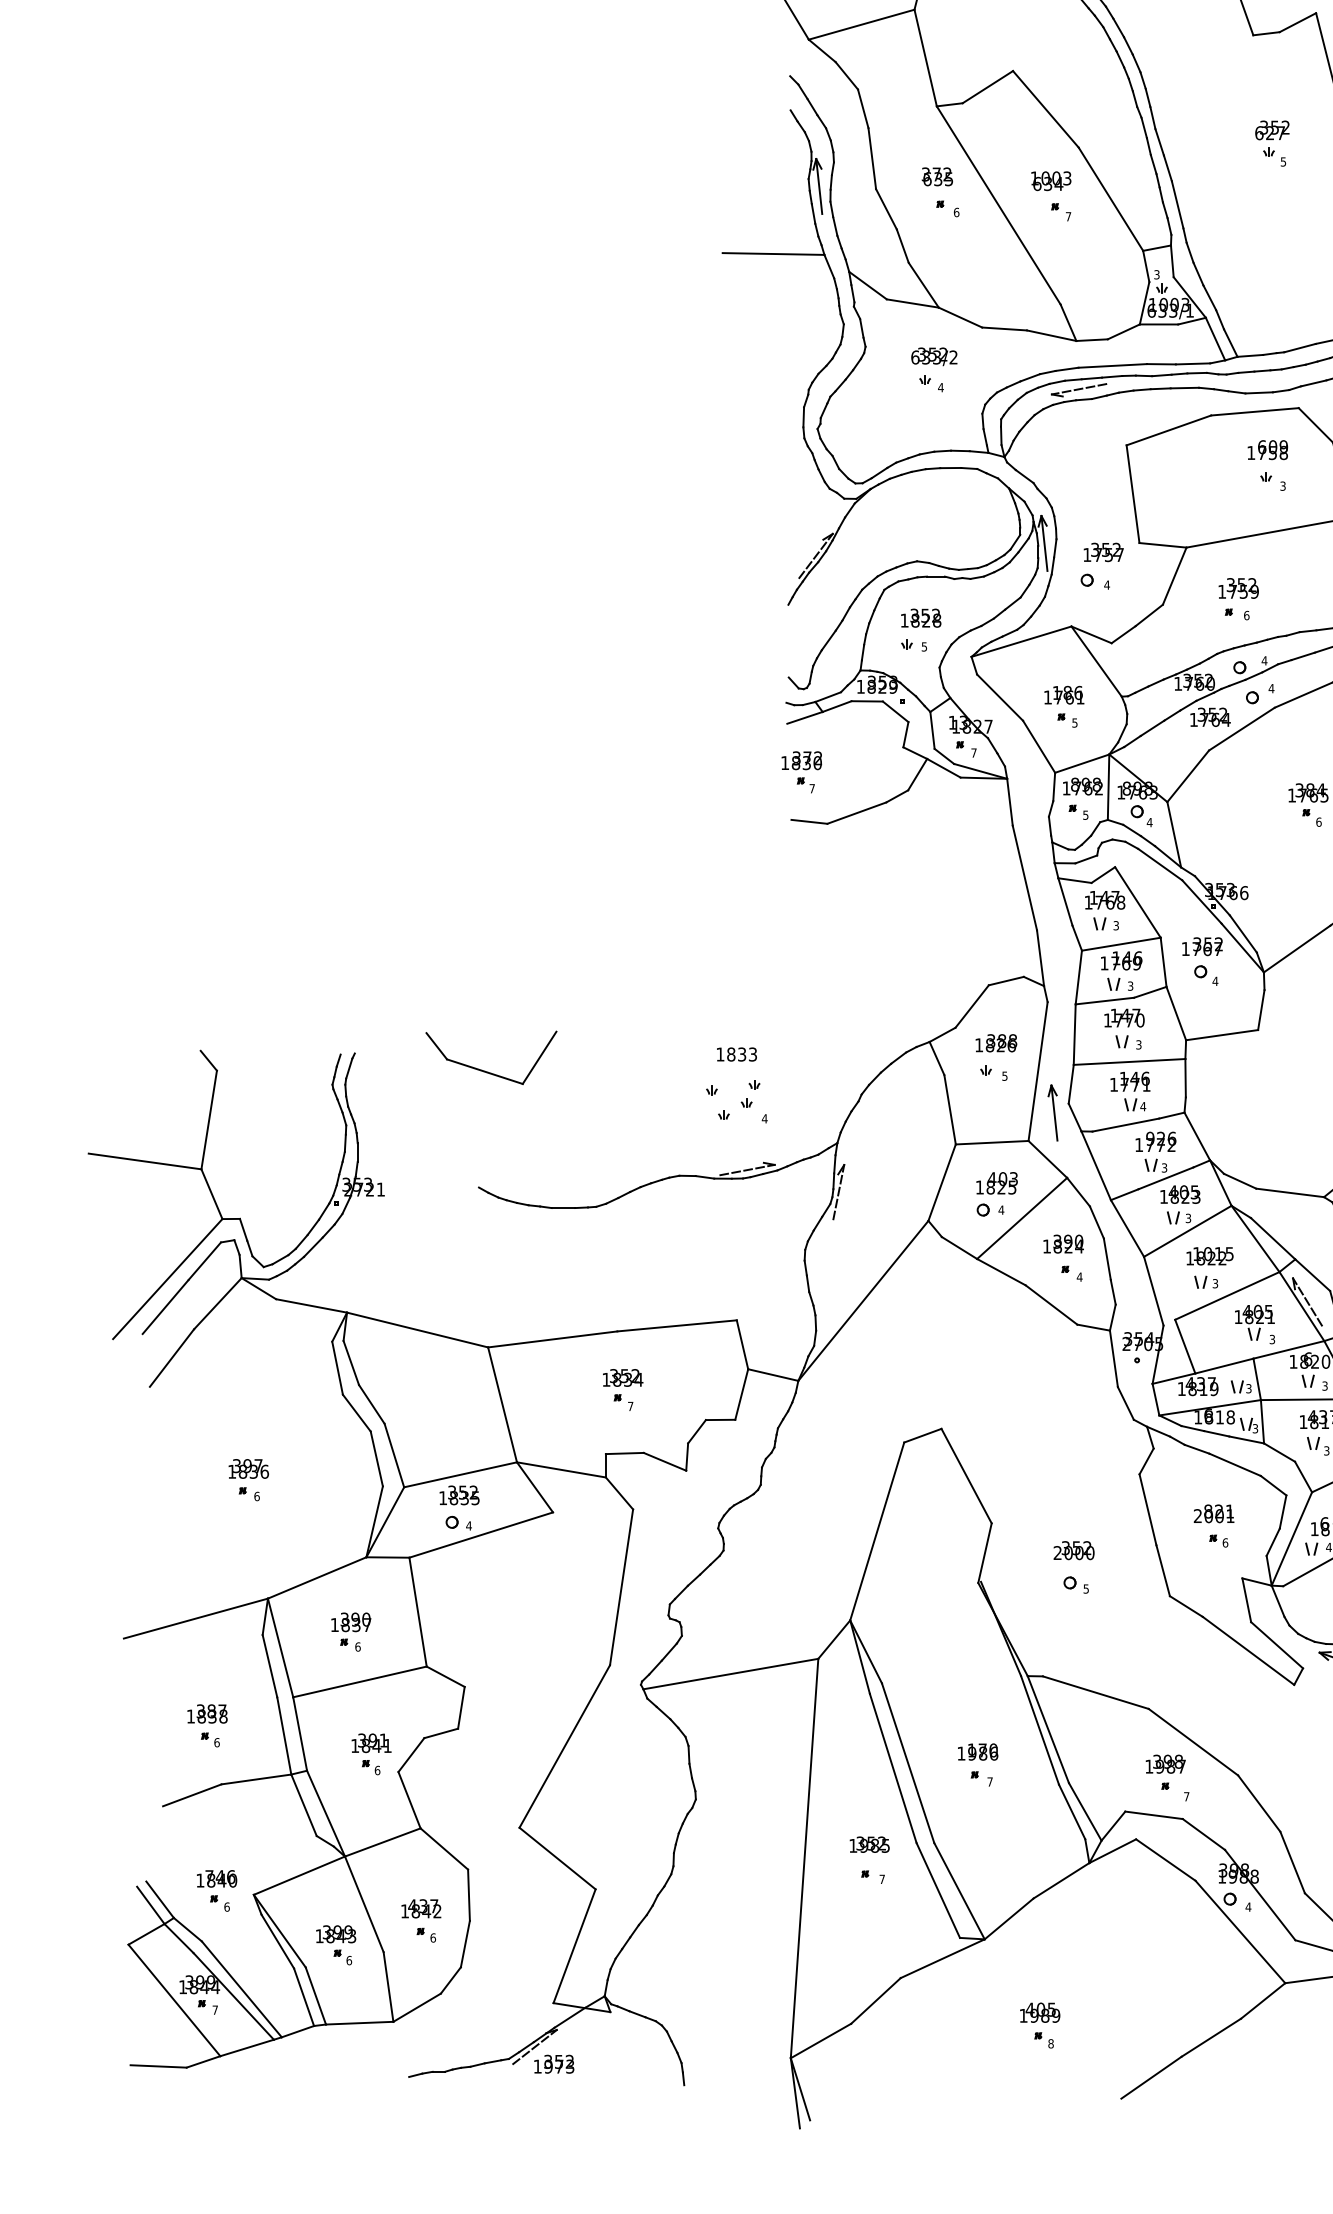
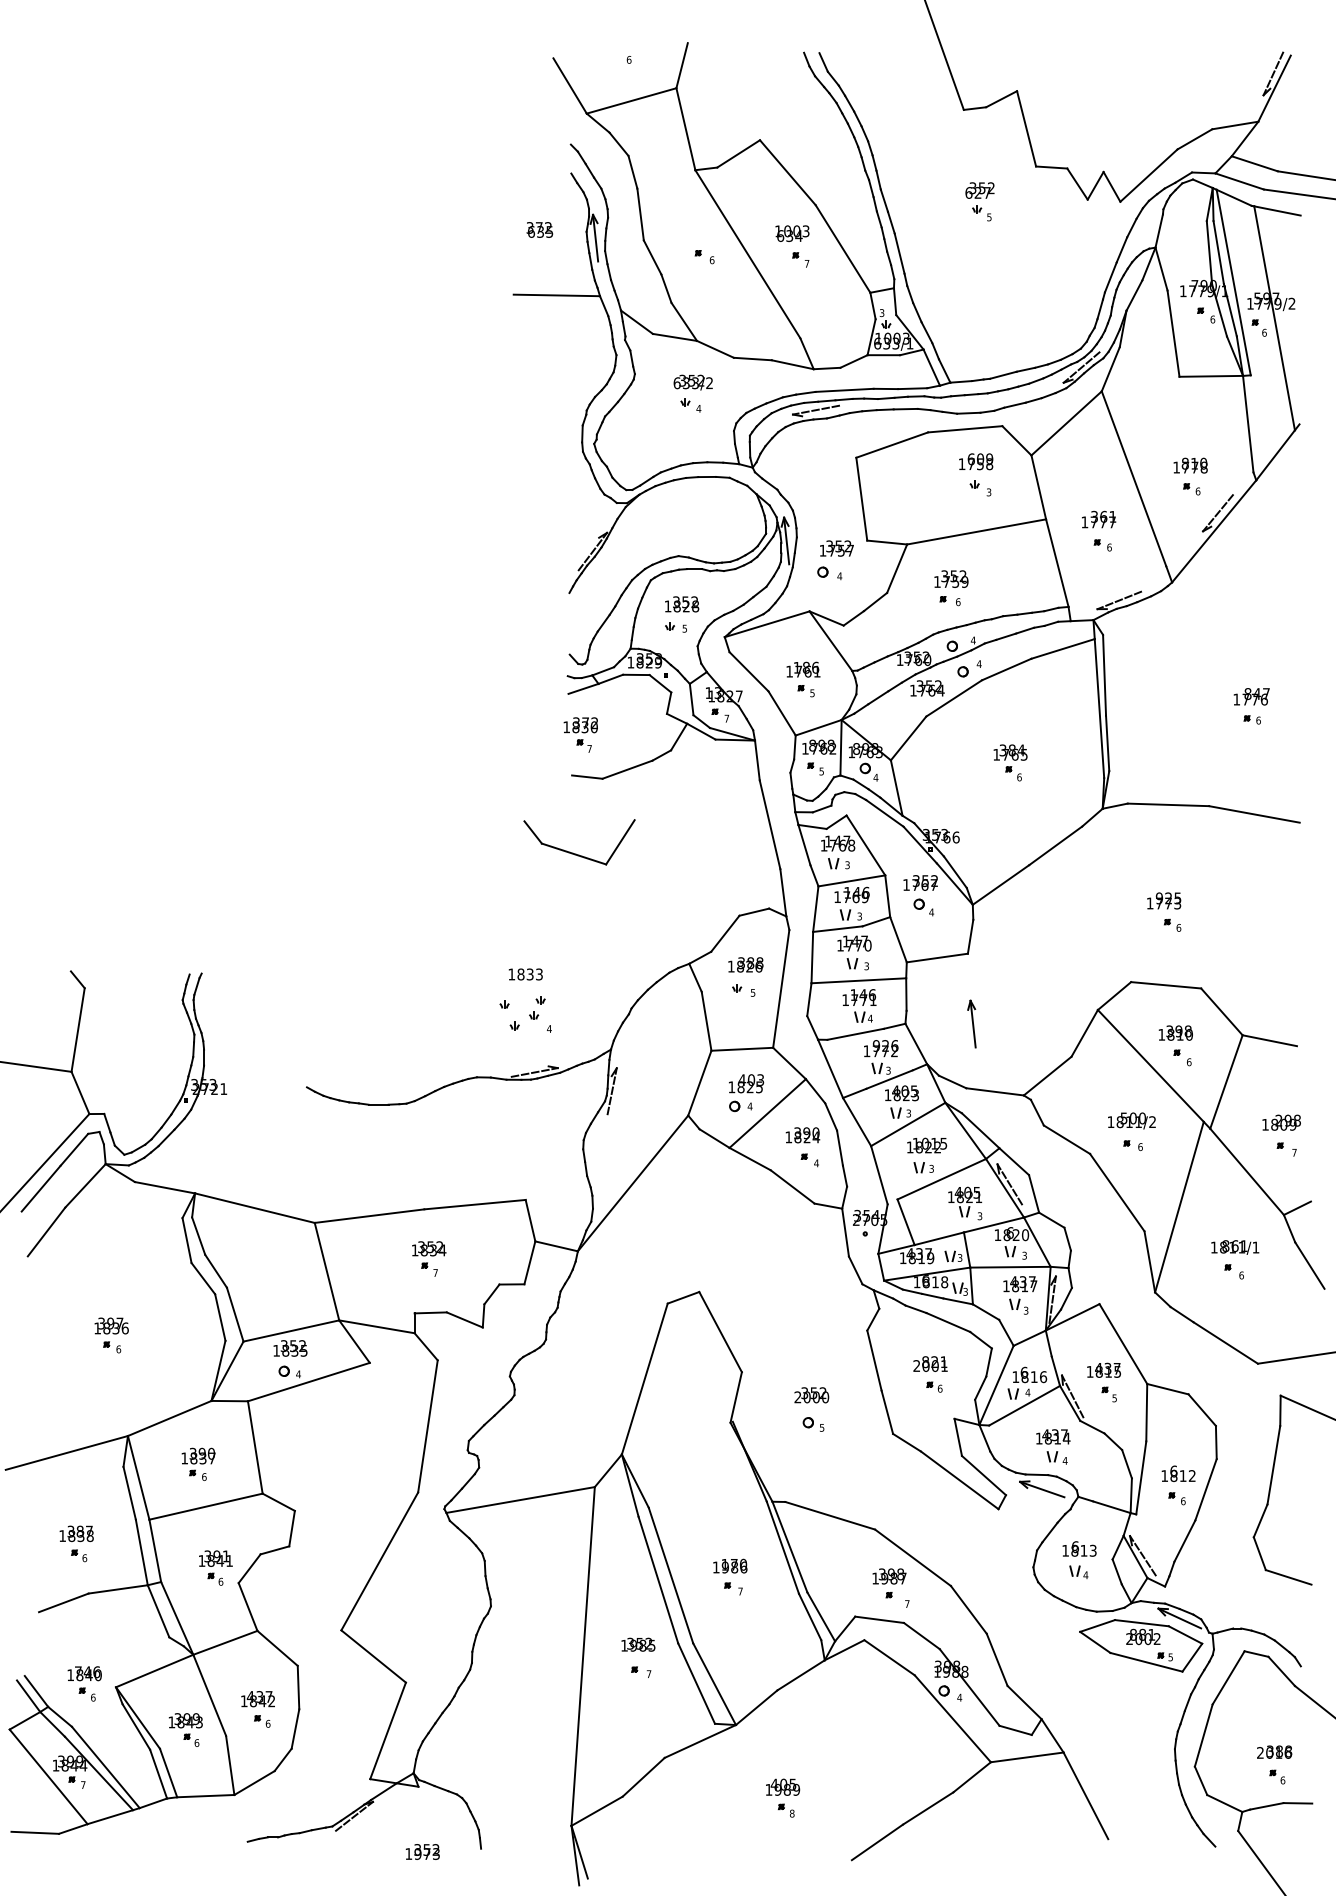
text: (936, 176) -> (539, 229), moved
part: (487, 1071) -> (576, 853), moved
part: (1052, 1112) -> (971, 1023), moved
text: (553, 2063) -> (422, 1851), moved

